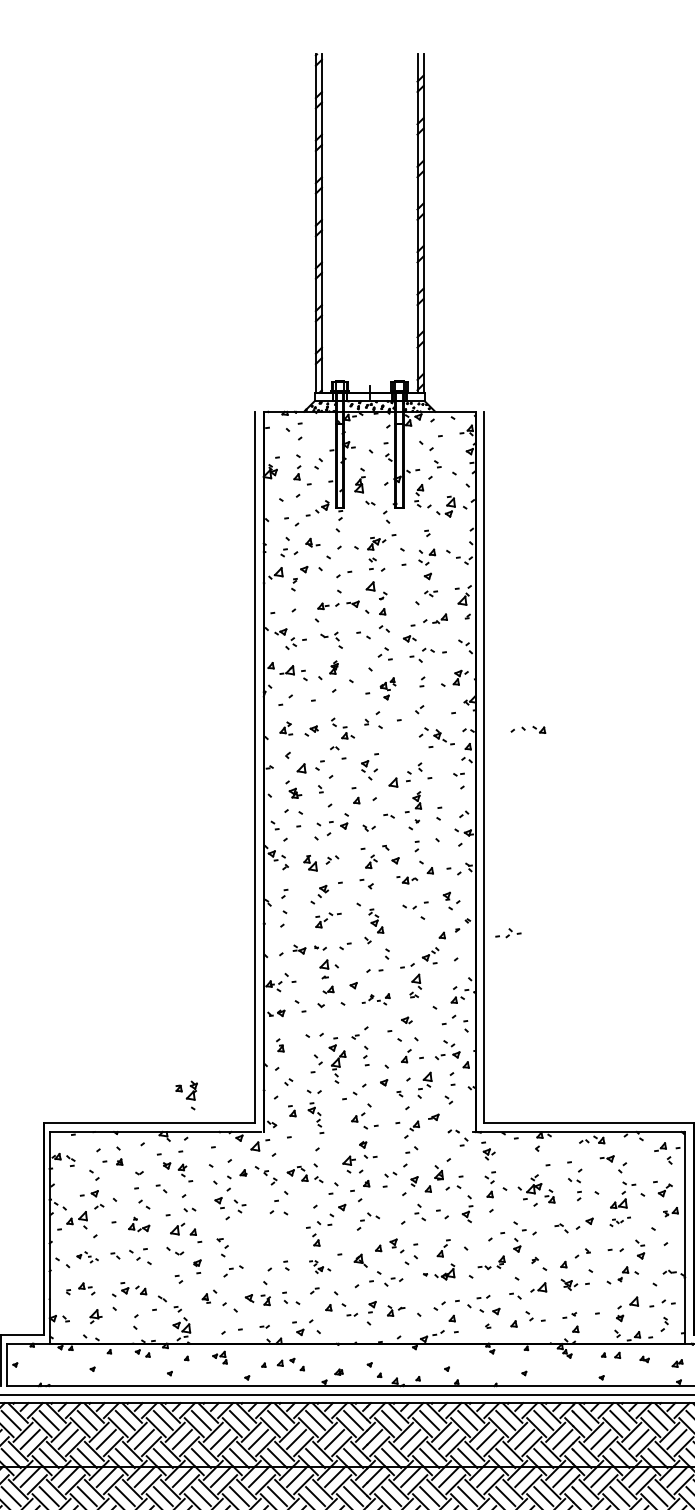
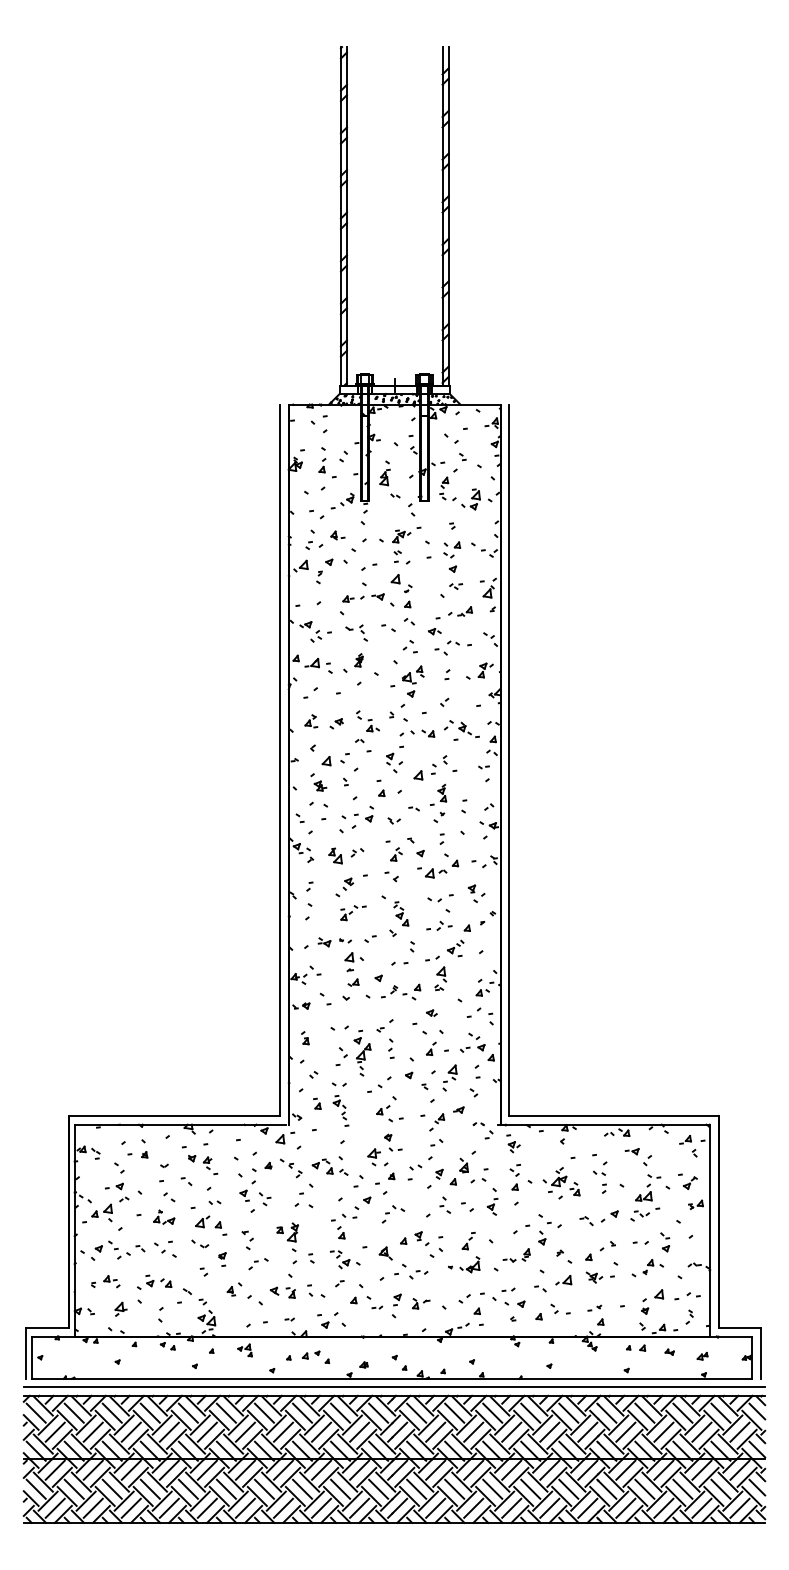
part: (387, 688) -> (412, 681), size x1.43
part: (528, 729) -> (417, 733), moved
part: (407, 879) -> (432, 872), size x1.43
part: (508, 932) -> (439, 925), moved
part: (376, 998) -> (401, 991), size x1.43
part: (186, 1095) -> (287, 1237), moved
part: (620, 1221) -> (645, 1214), size x1.43
part: (87, 1256) -> (112, 1249), size x1.67
part: (319, 1266) -> (344, 1259), size x1.43

